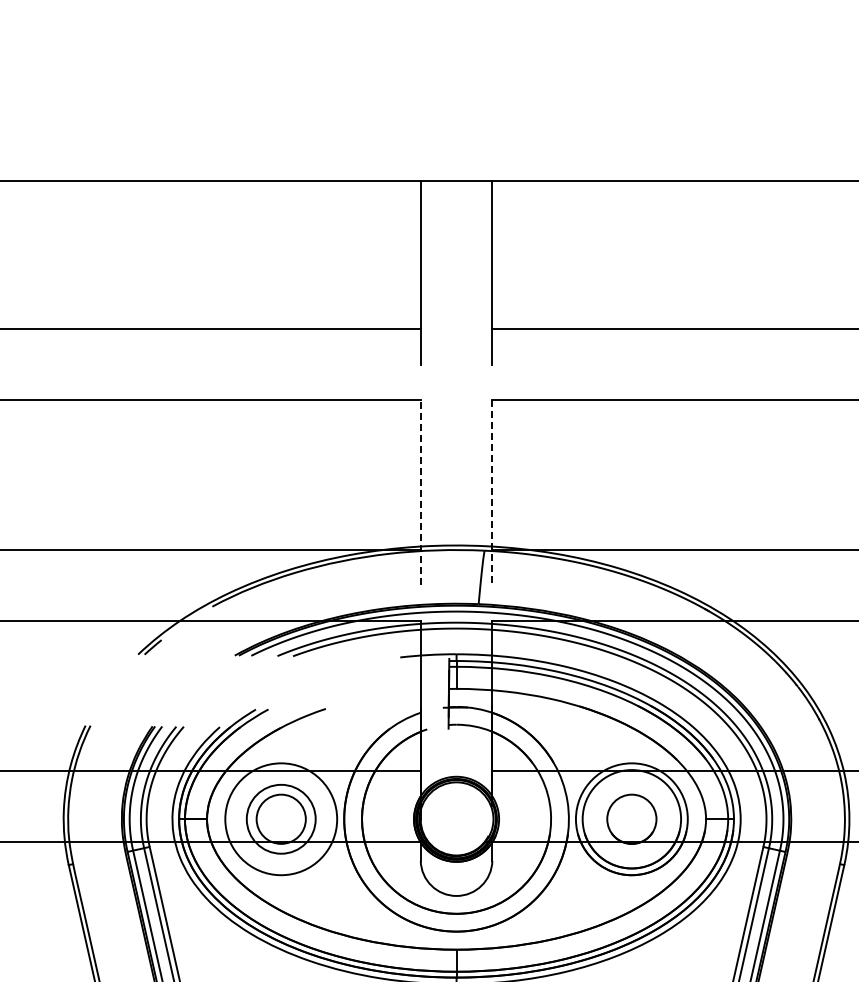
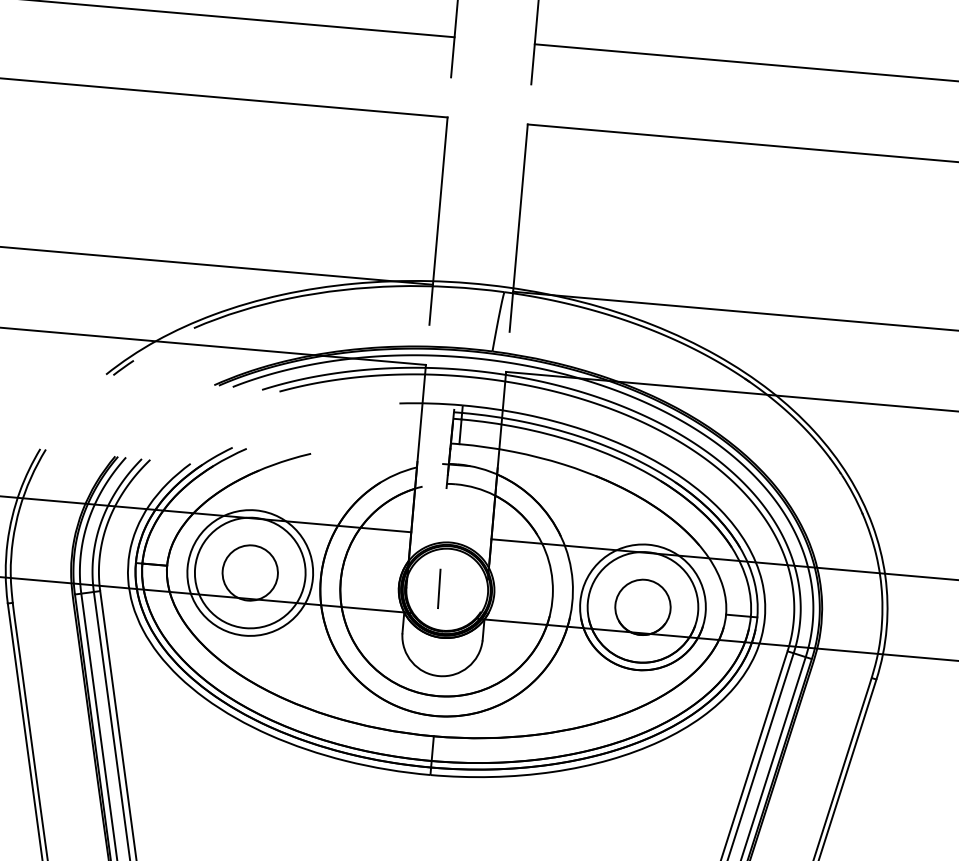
line: (420, 492) -> (438, 220), dashed -> solid
line: (492, 492) -> (518, 227), dashed -> solid
line: (449, 818) -> (438, 588), added
circle: (281, 819) -> (250, 573), size x1.43

